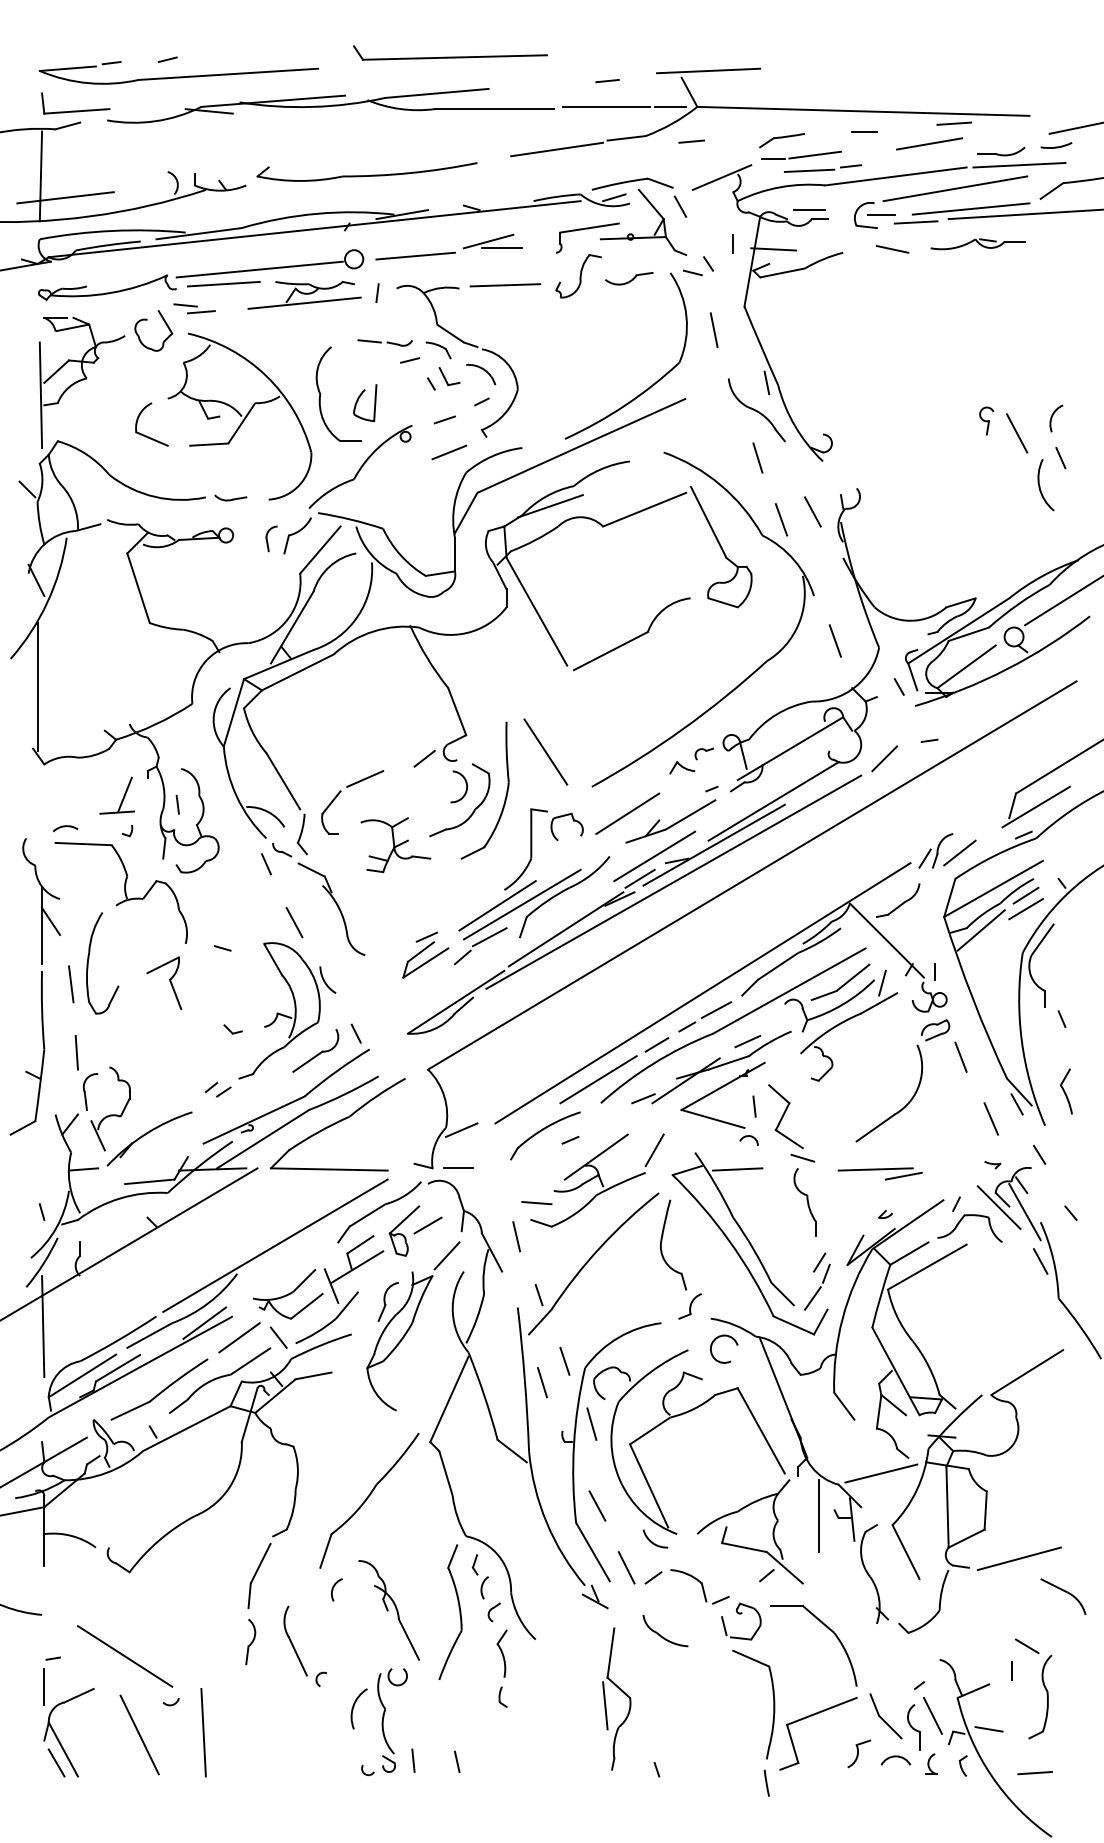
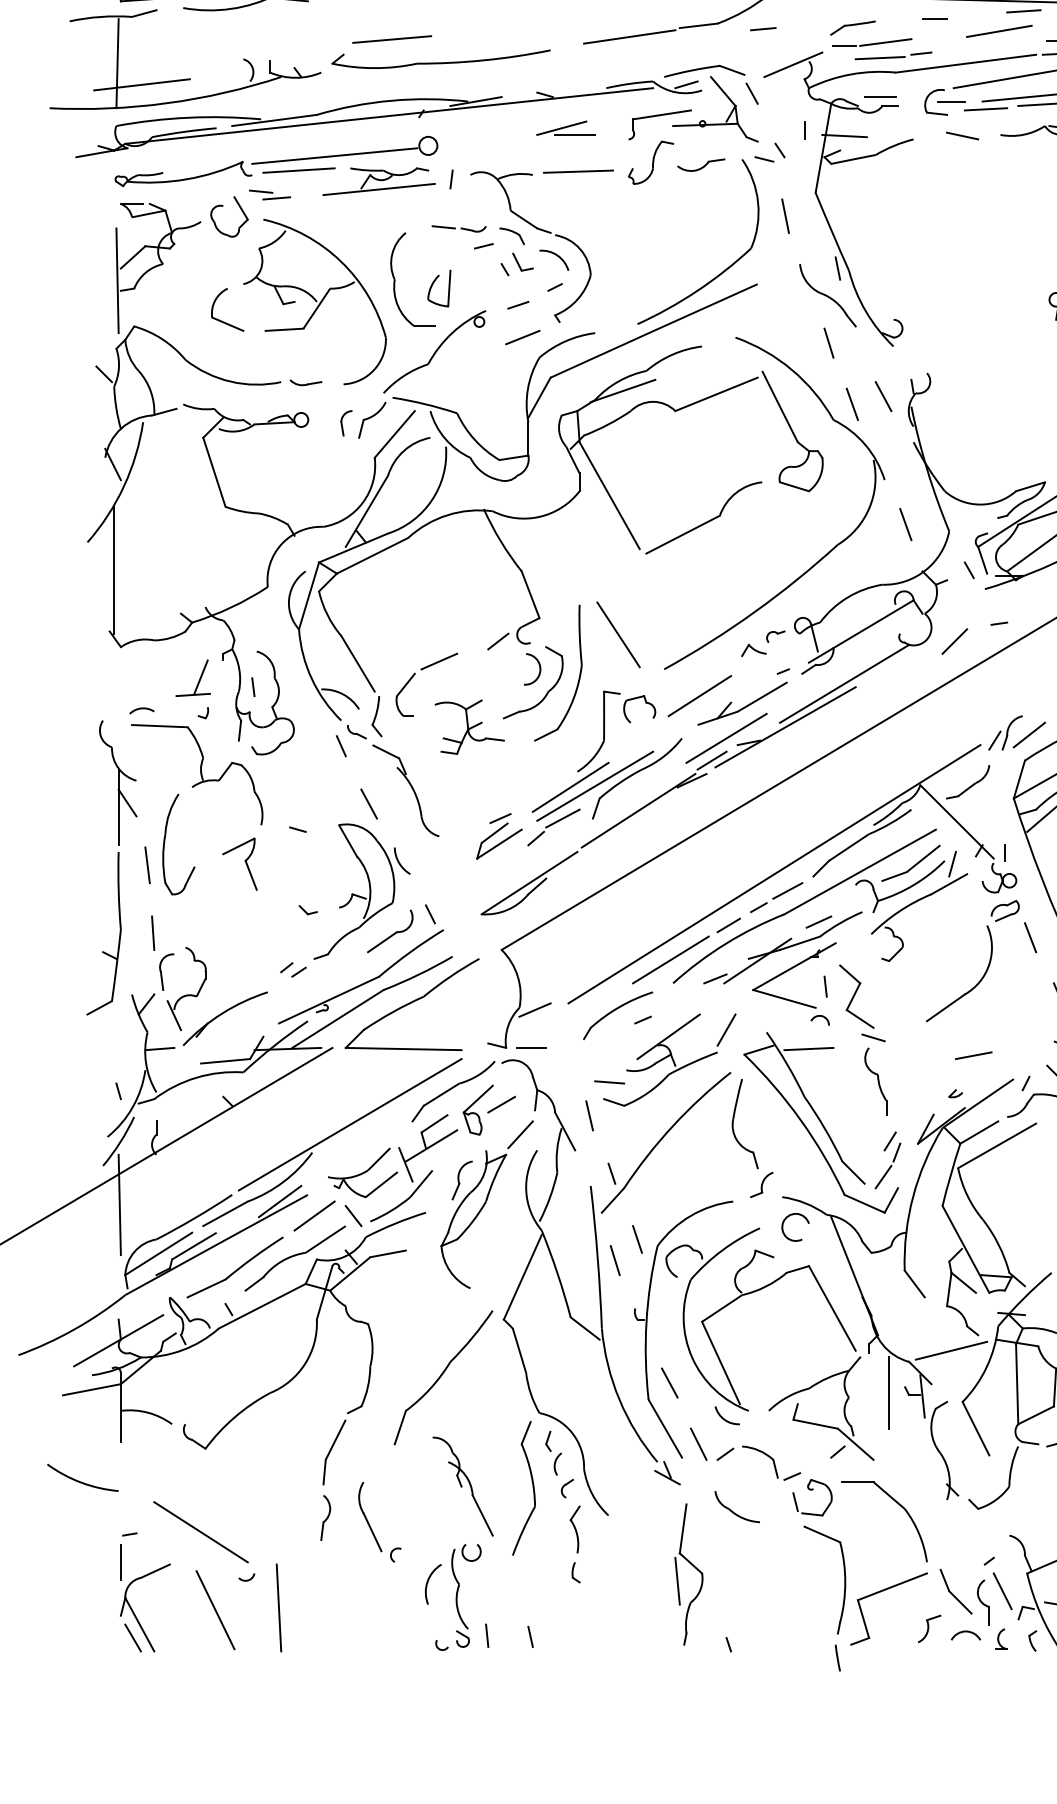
line: (415, 255) -> (391, 38), moved
line: (673, 881) -> (745, 763), removed
line: (875, 1169) -> (945, 1049), removed
line: (591, 1423) -> (663, 1301), removed
arc: (334, 1587) -> (408, 1463), removed

